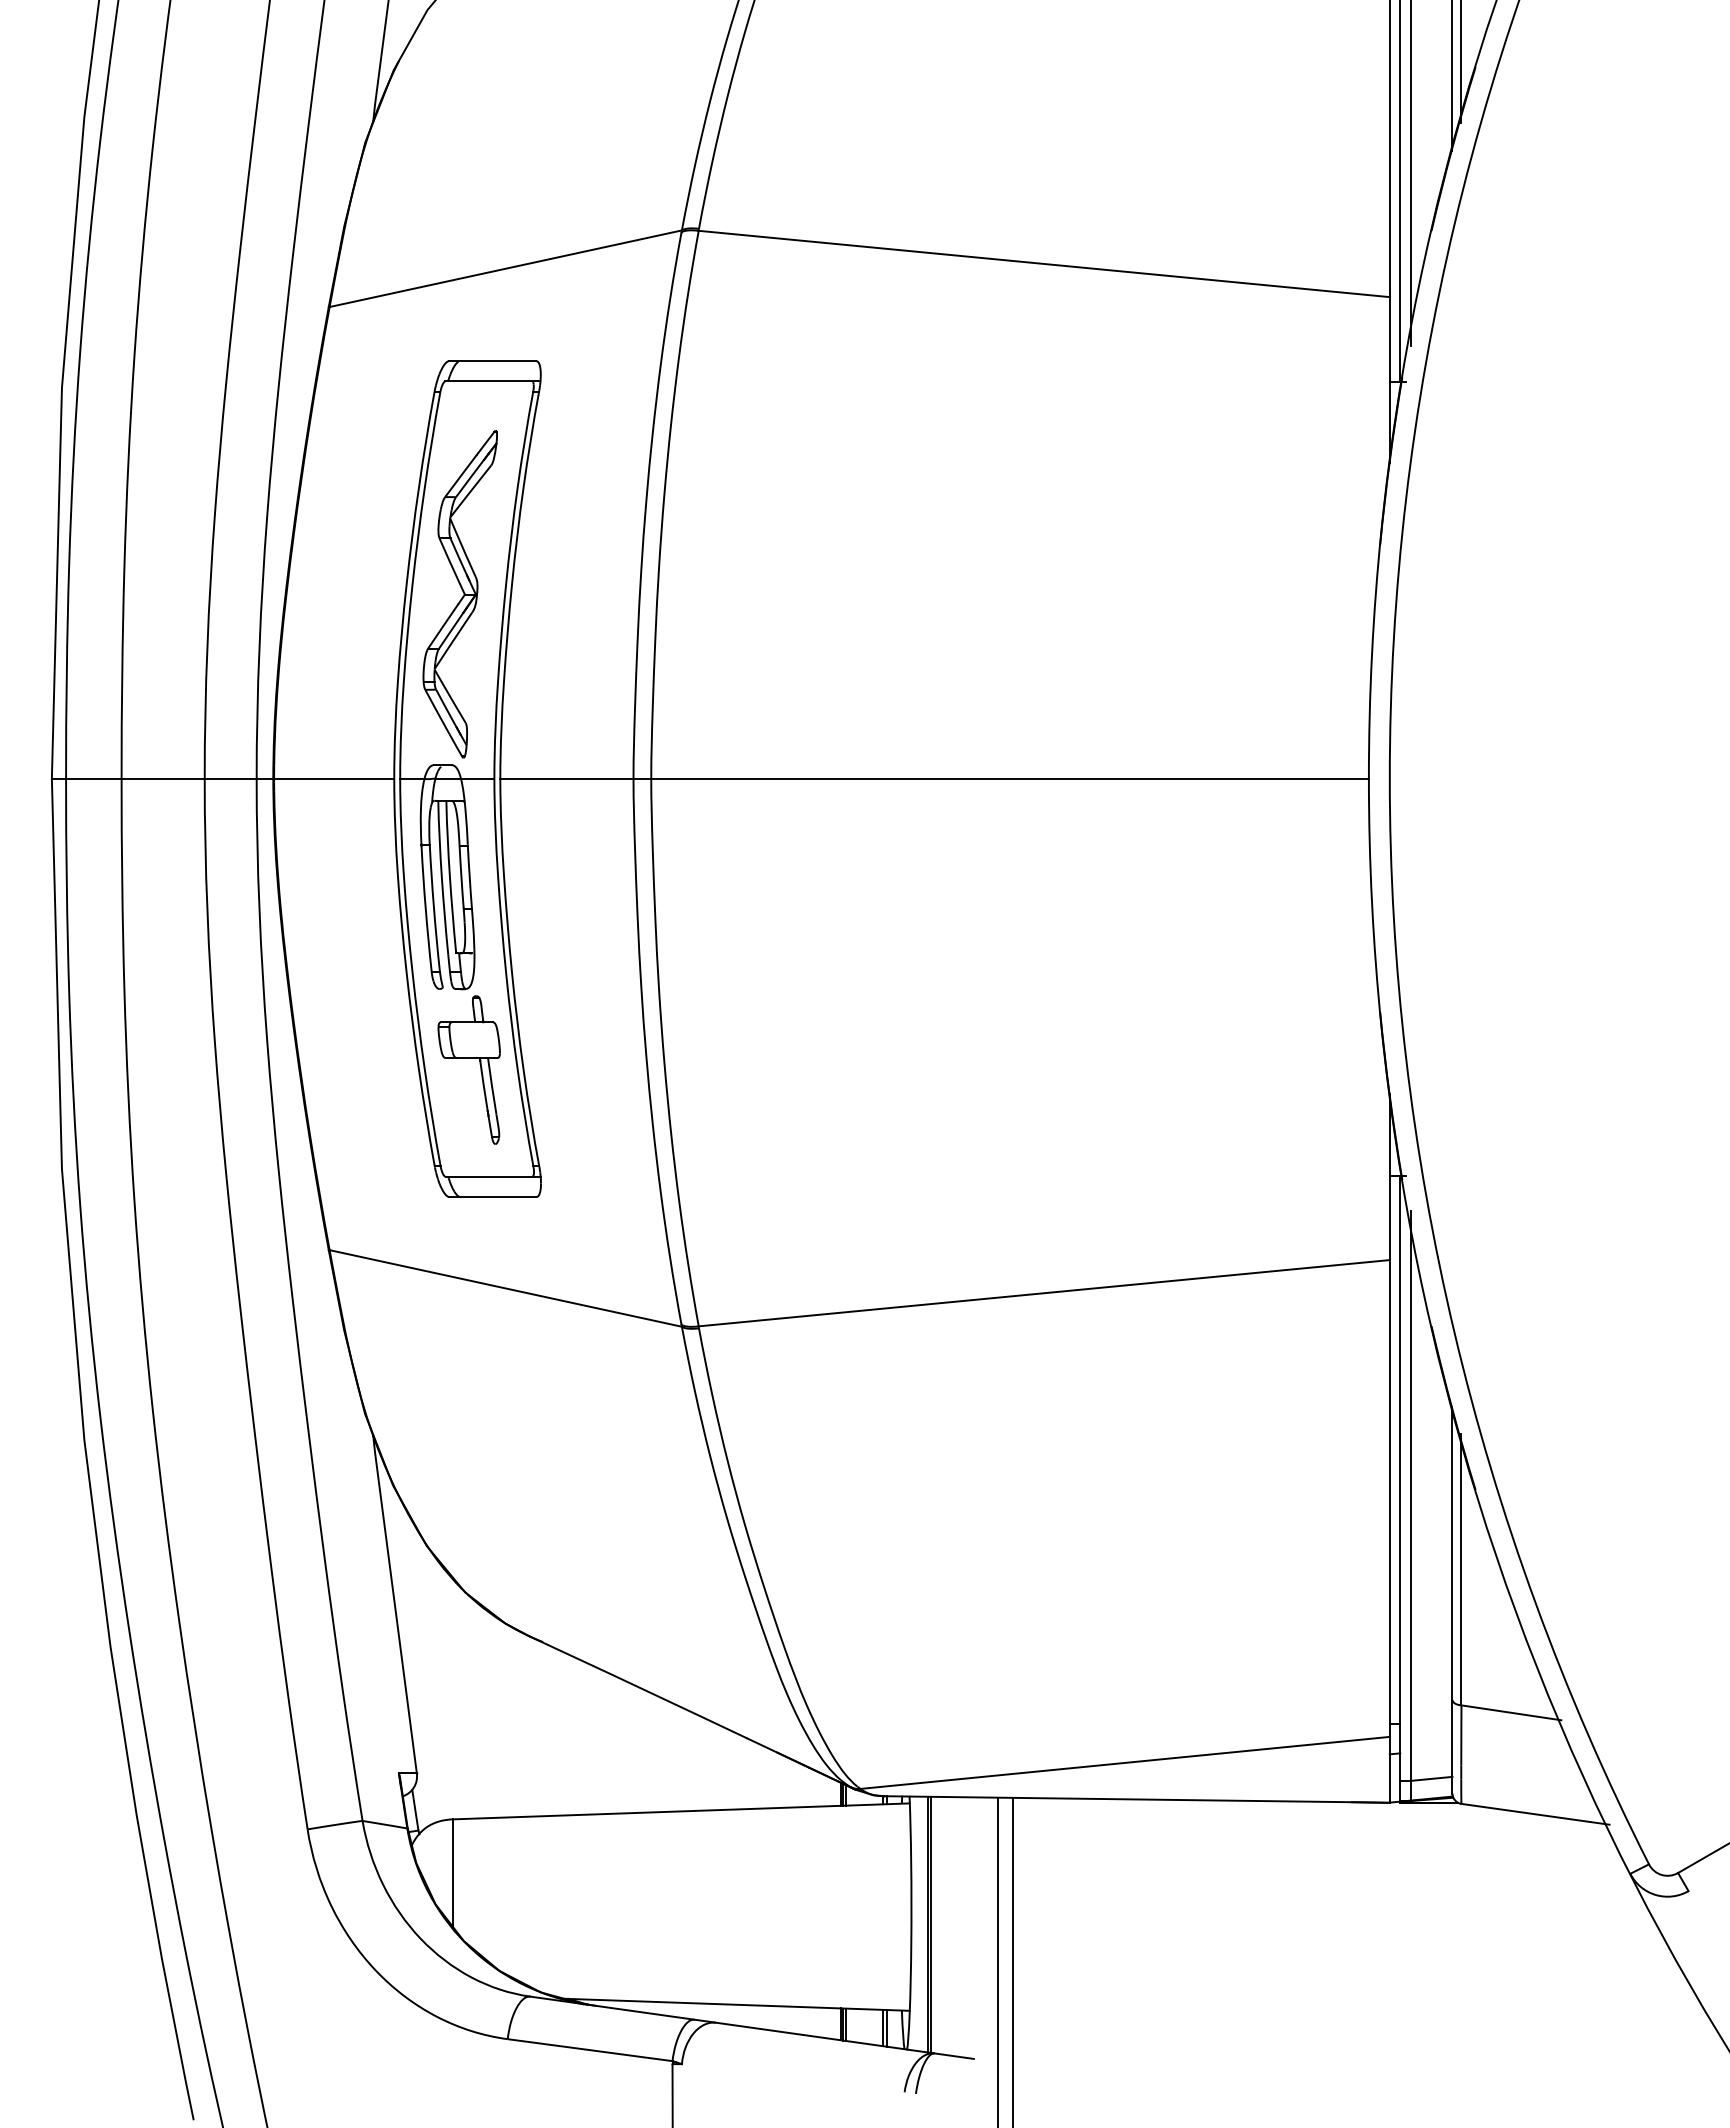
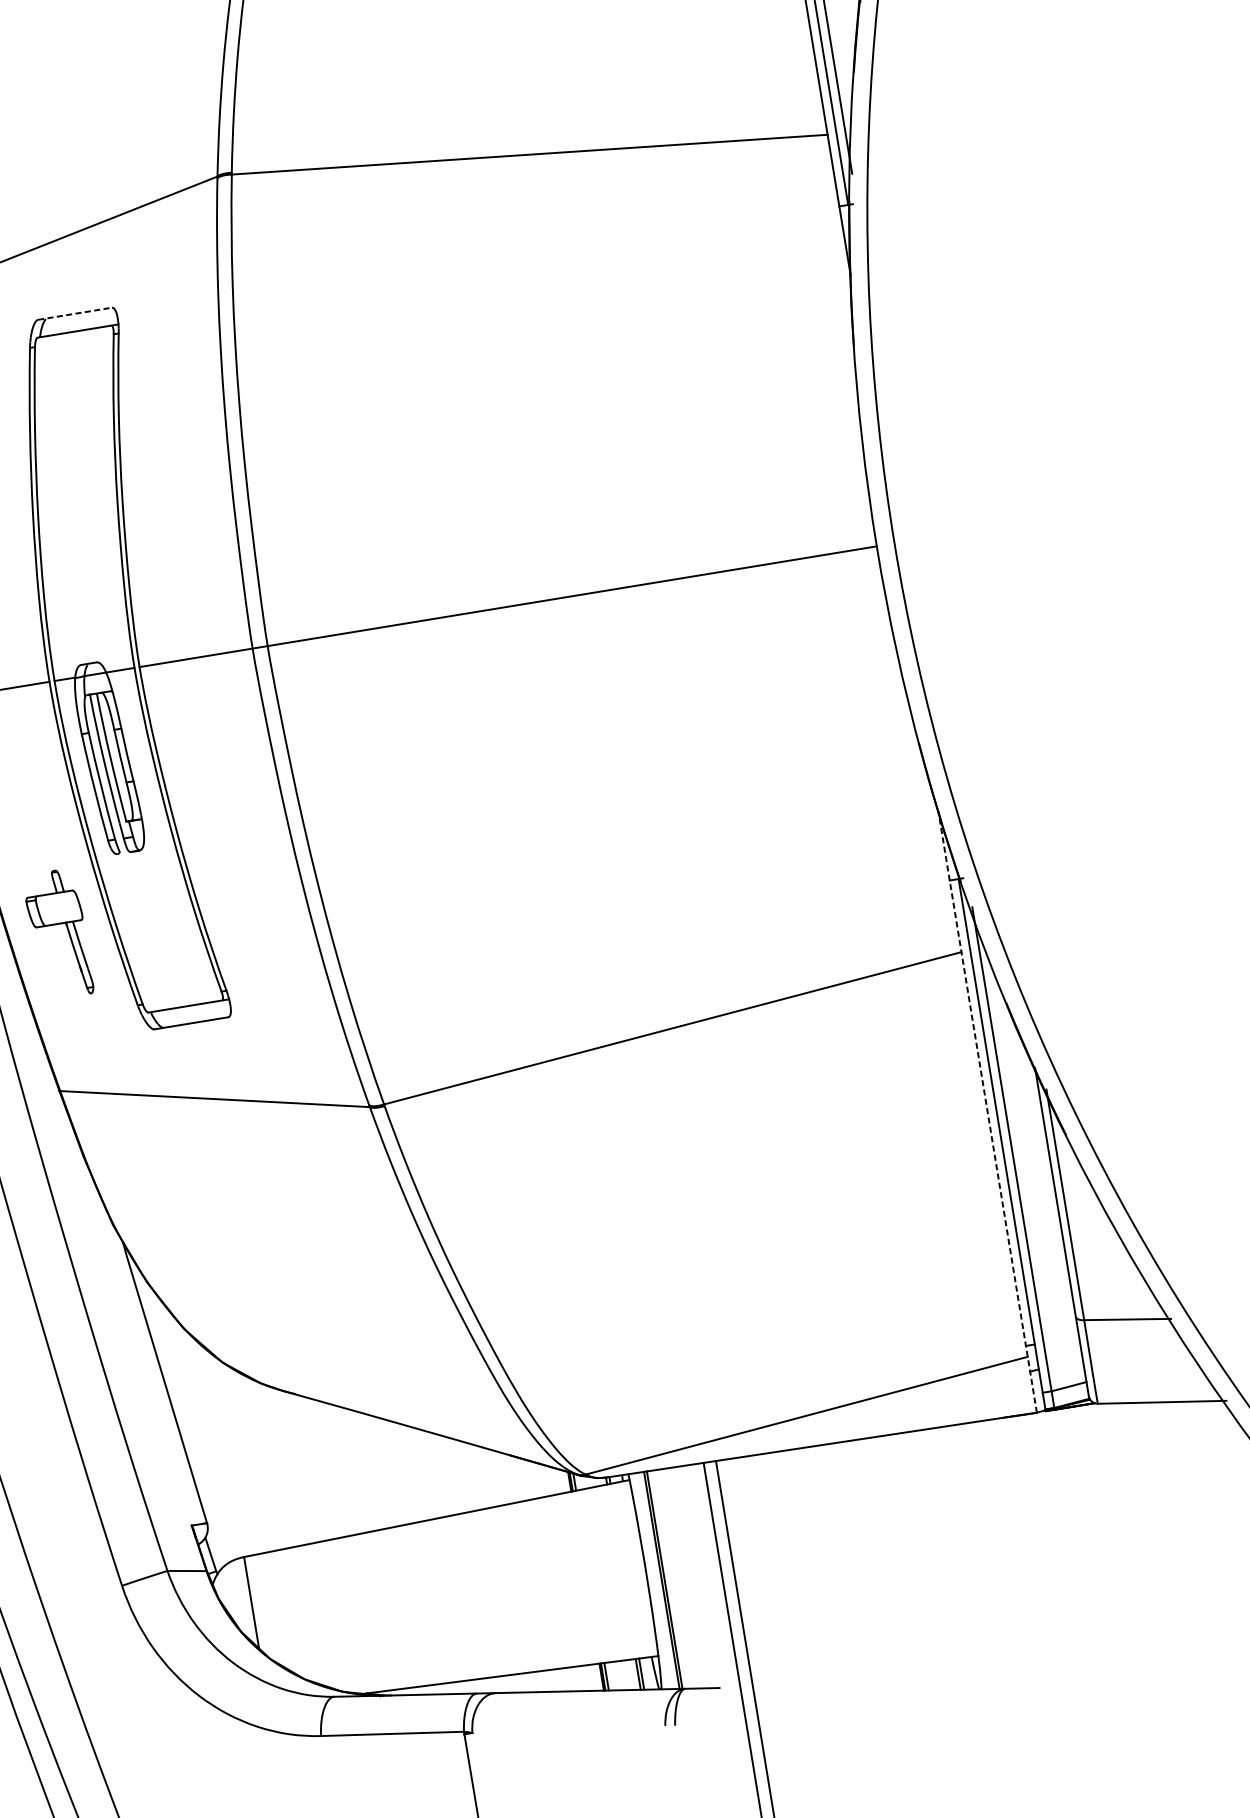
line: (493, 361) -> (75, 314), solid -> dashed
part: (459, 594) -> (79, 516), removed
part: (468, 1058) -> (56, 924), moved
line: (1389, 1448) -> (987, 1112), solid -> dashed

